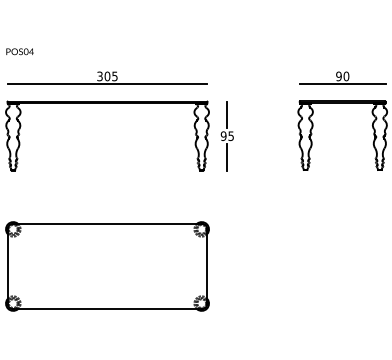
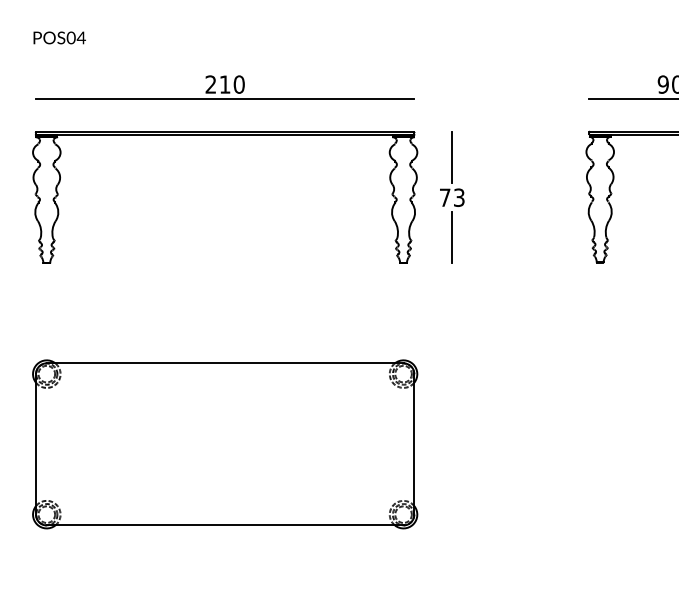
text: (107, 76) -> (225, 84), 305 -> 210
text: (226, 135) -> (450, 196), 95 -> 73

